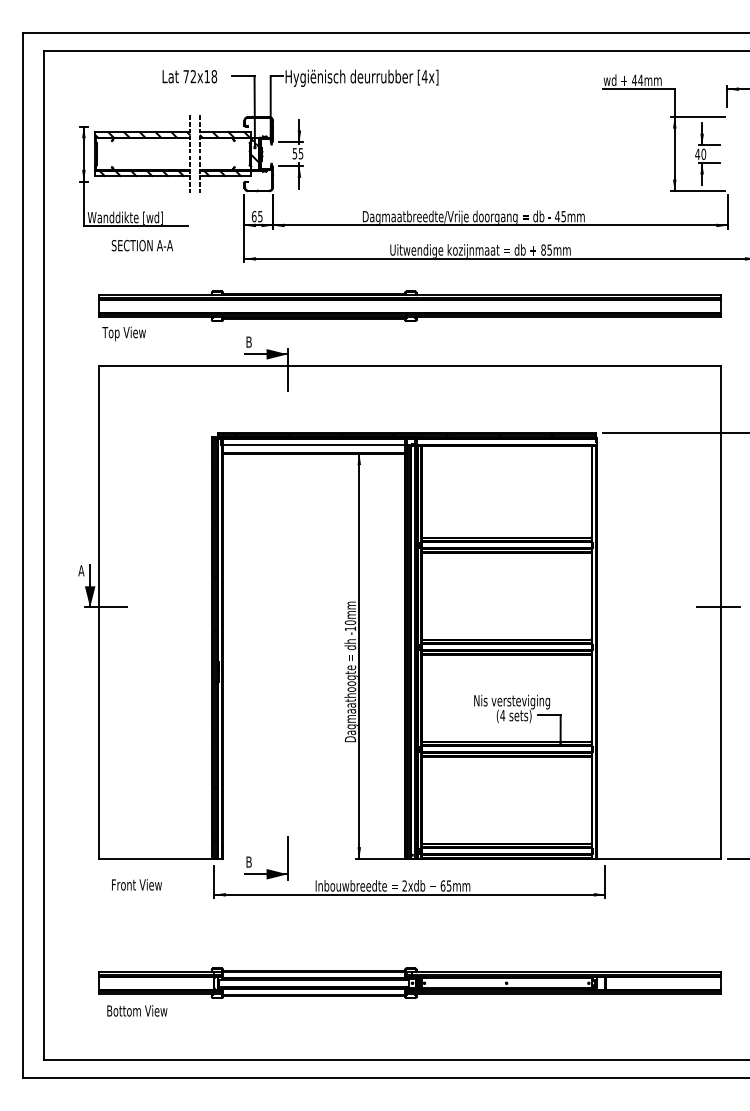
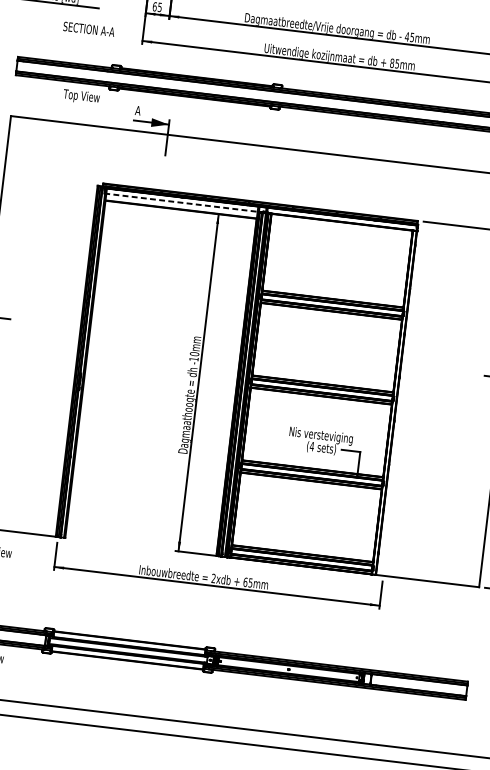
text: (141, 245) -> (88, 29), moved
text: (123, 333) -> (81, 96), moved
text: (248, 341) -> (137, 110), B -> A
line: (314, 445) -> (182, 203), solid -> dashed
part: (266, 869) -> (100, 551), removed

